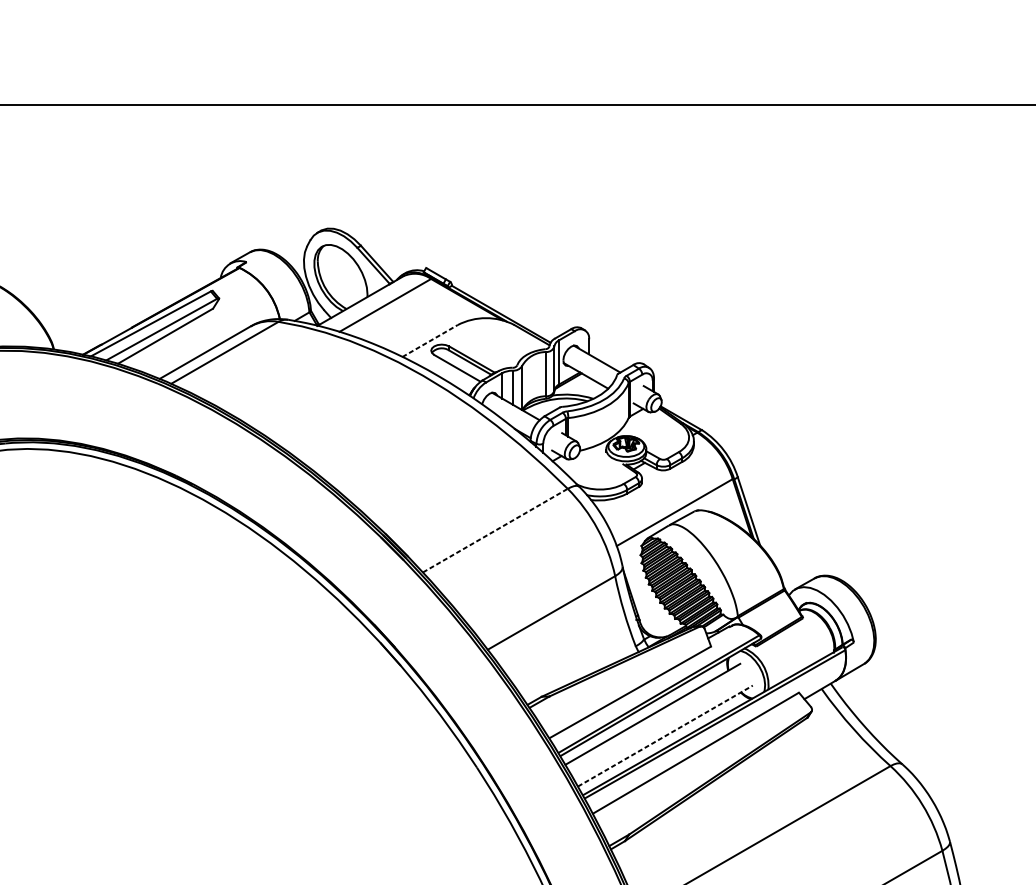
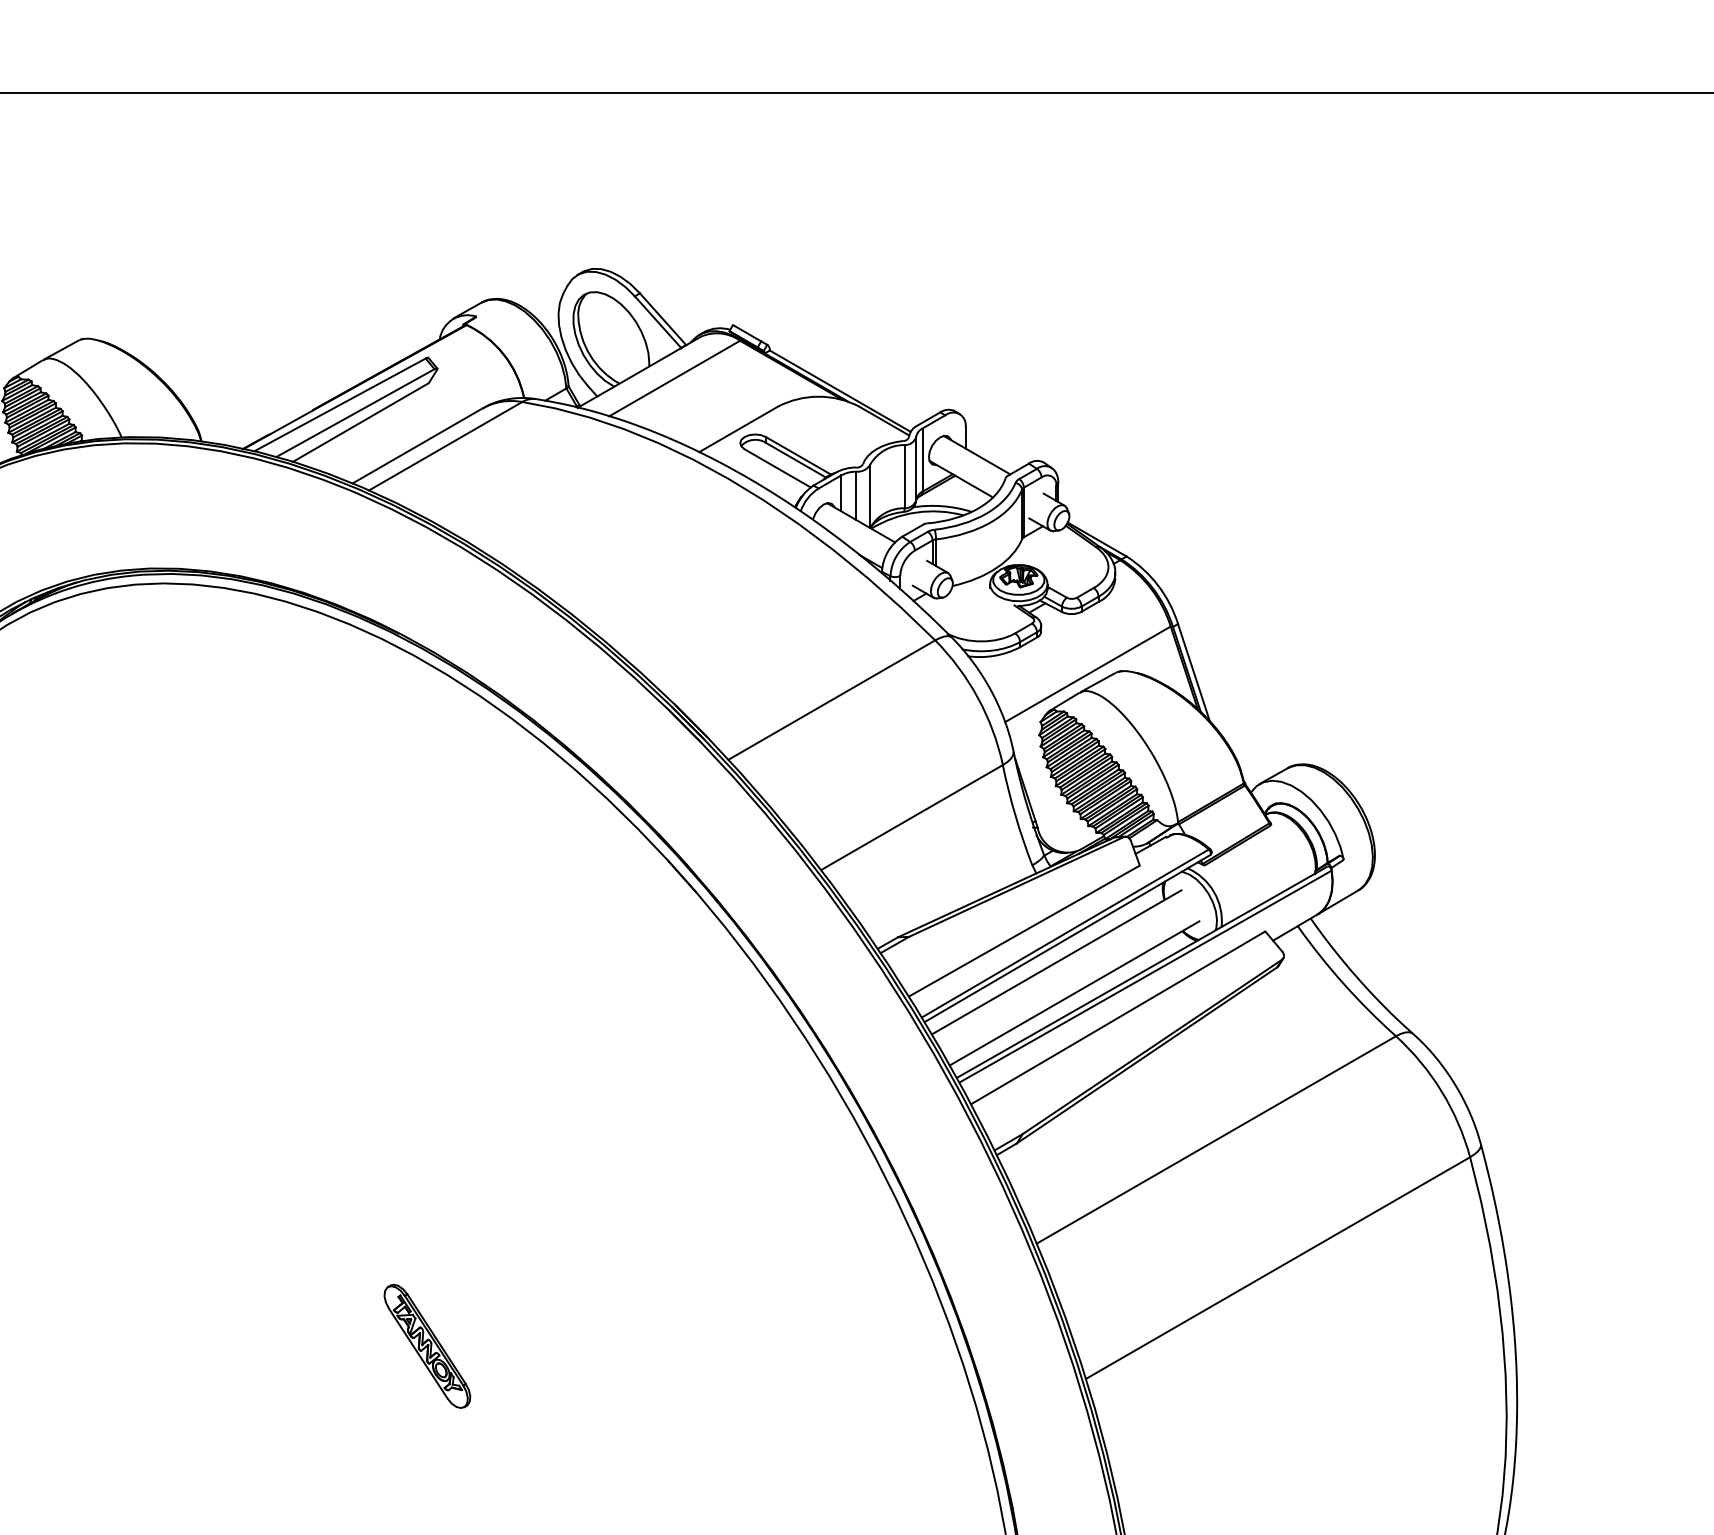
line: (430, 341) -> (738, 429), dashed -> solid
line: (495, 530) -> (832, 699), dashed -> solid
line: (666, 736) -> (1075, 993), dashed -> solid

